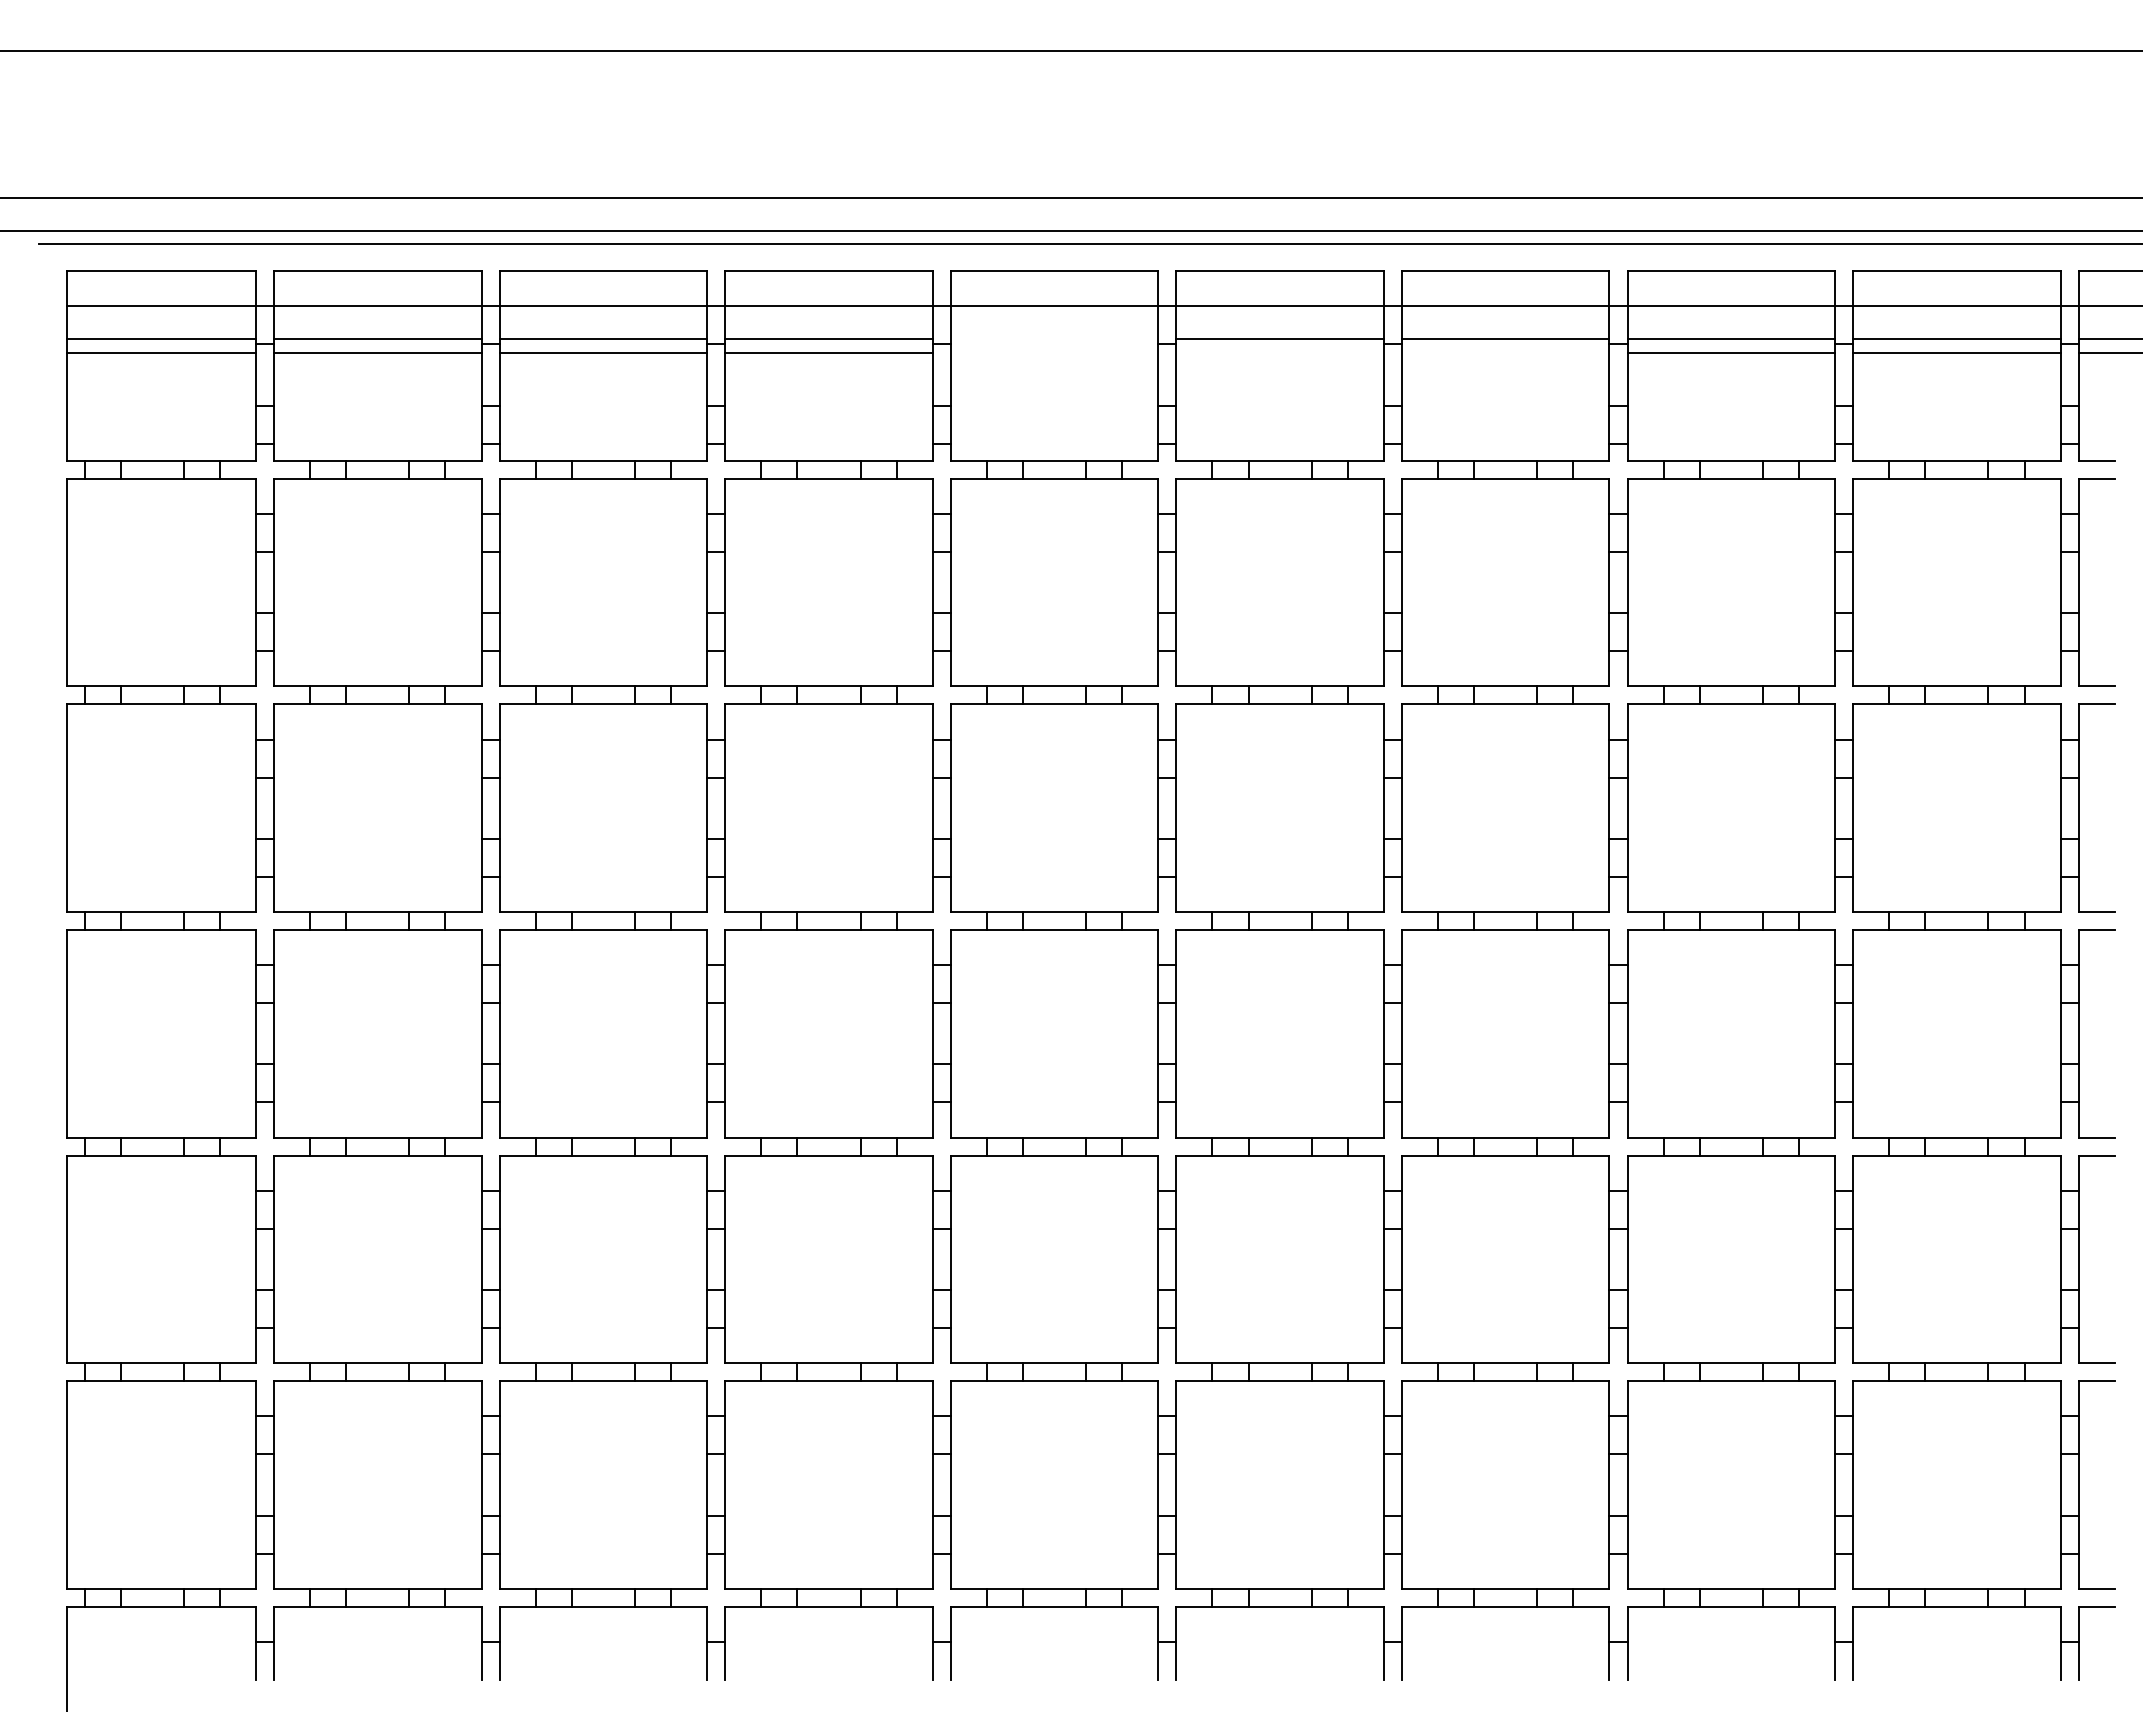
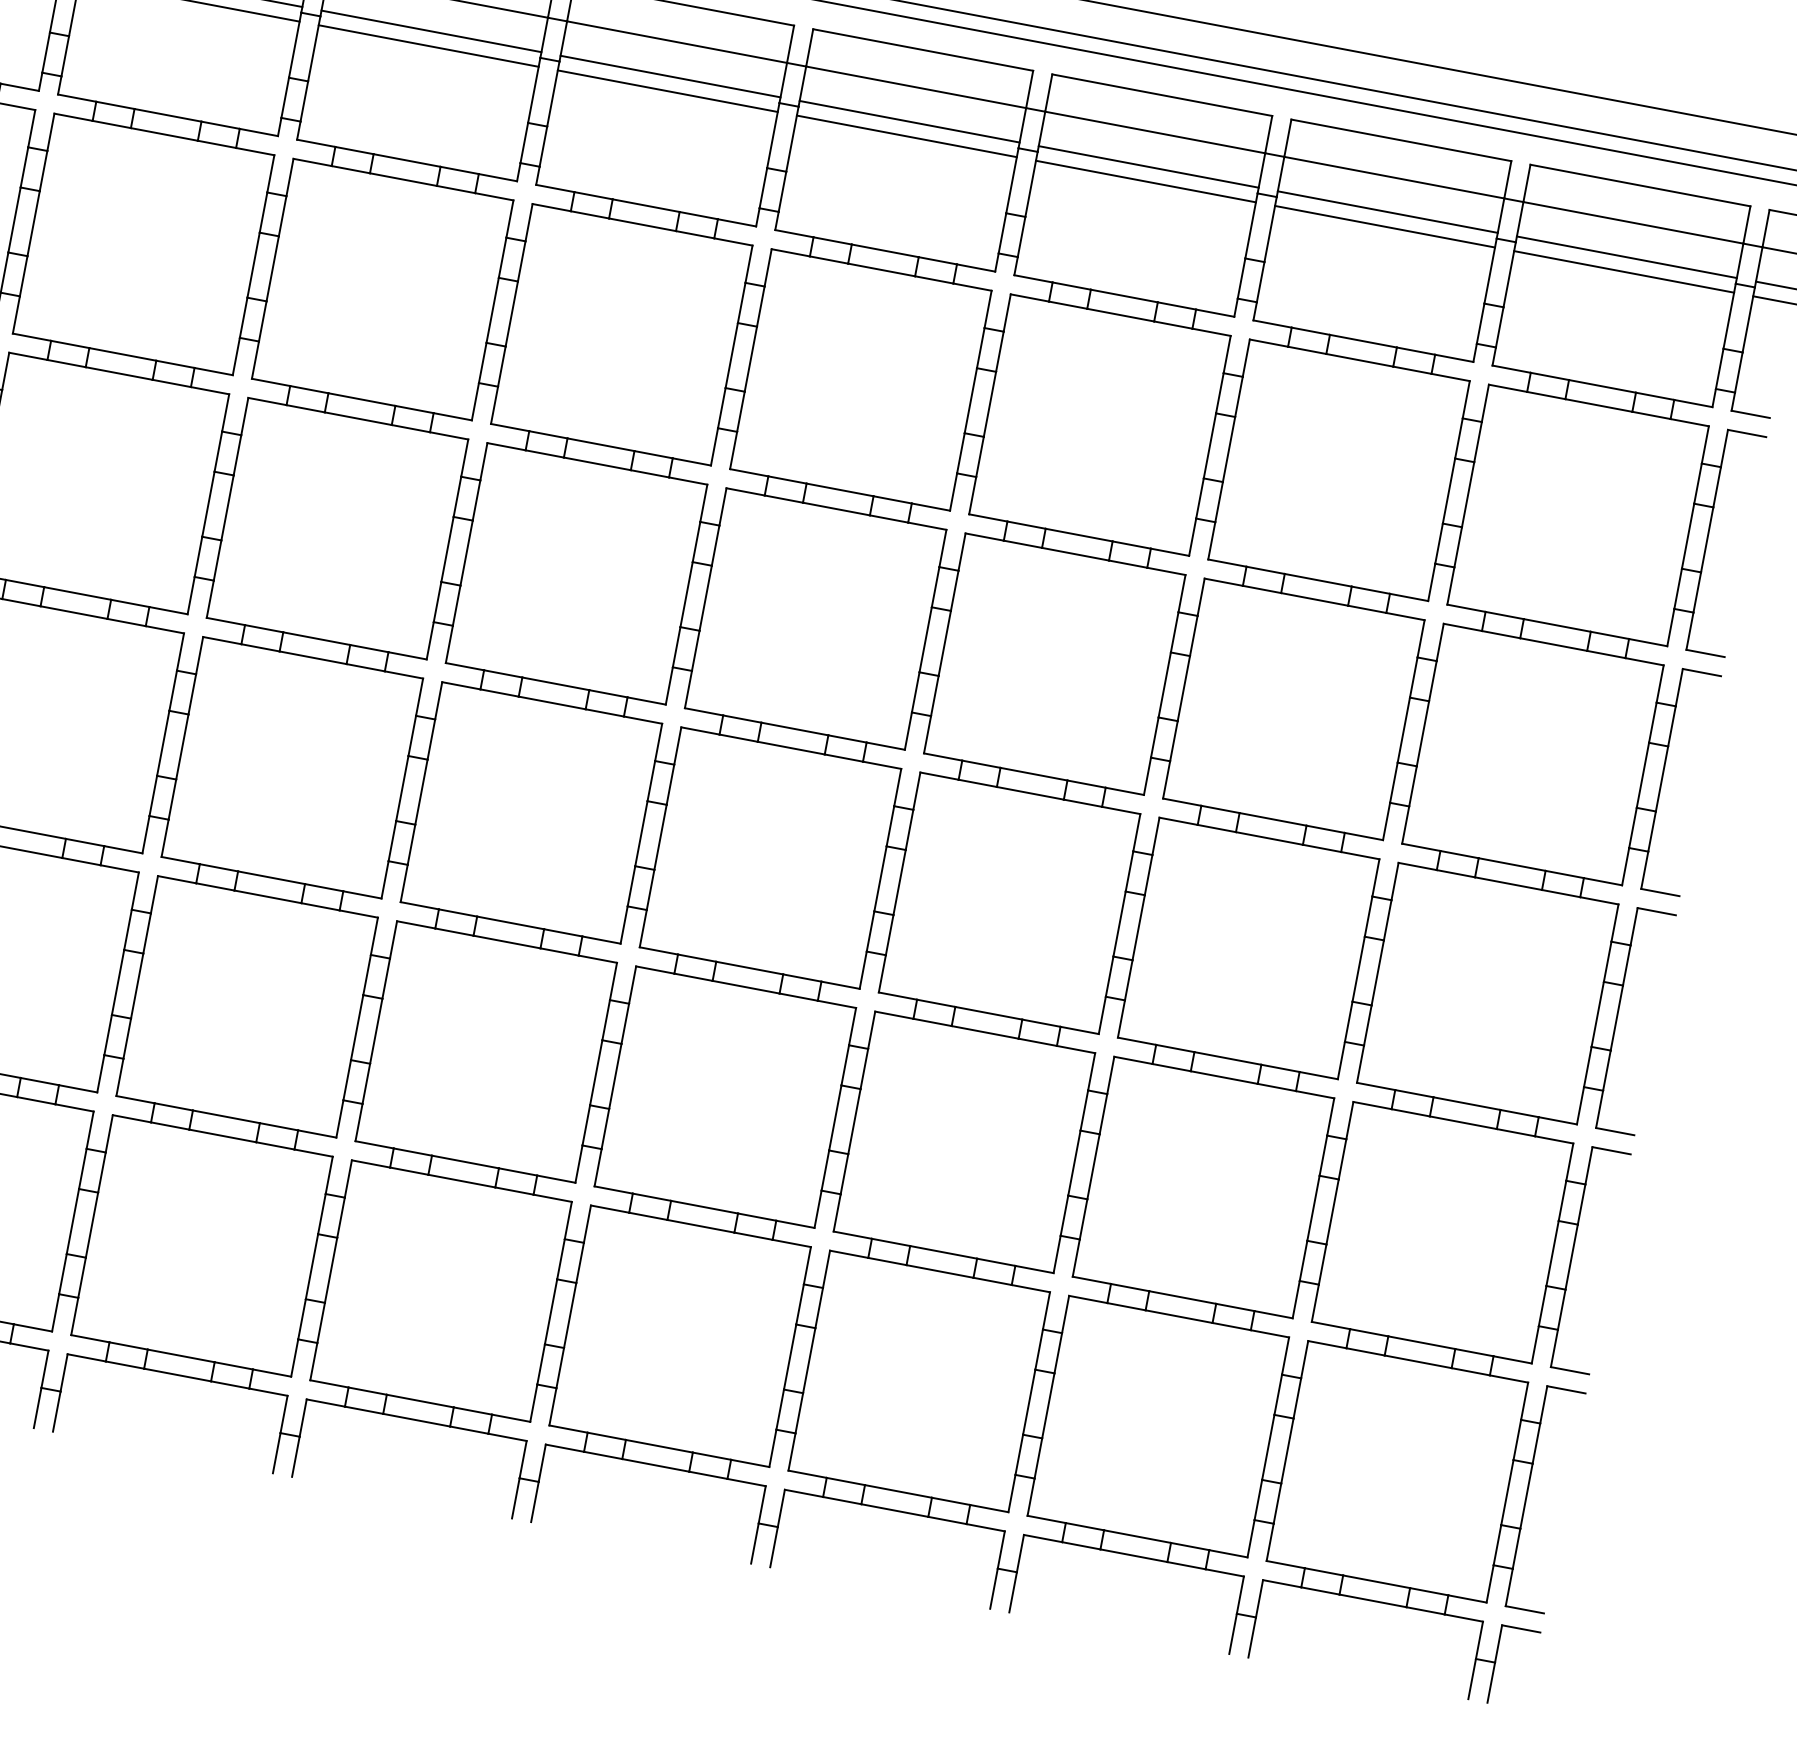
line: (1054, 338) -> (670, 76), added
line: (1054, 352) -> (667, 90), added
line: (1279, 352) -> (906, 135), added
line: (1505, 352) -> (1145, 181), added

